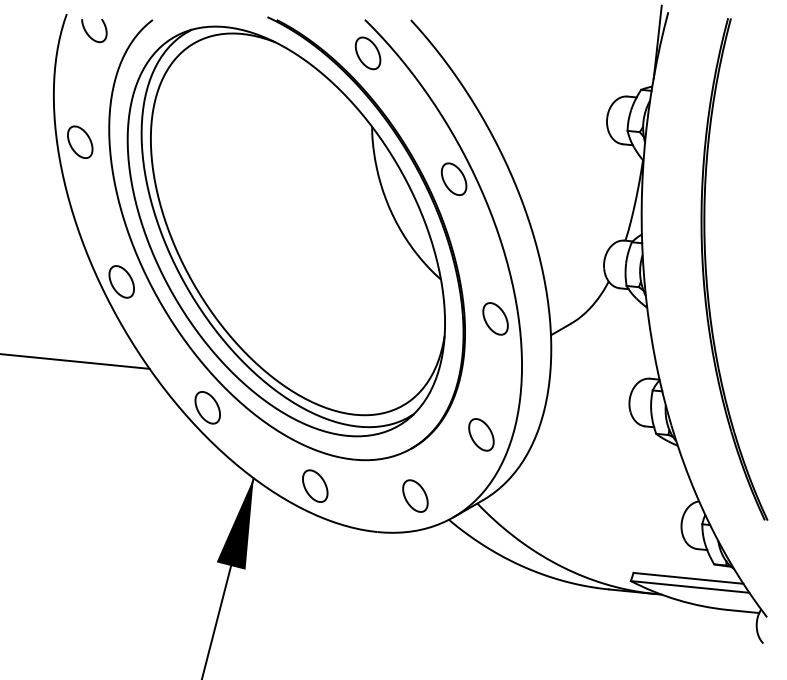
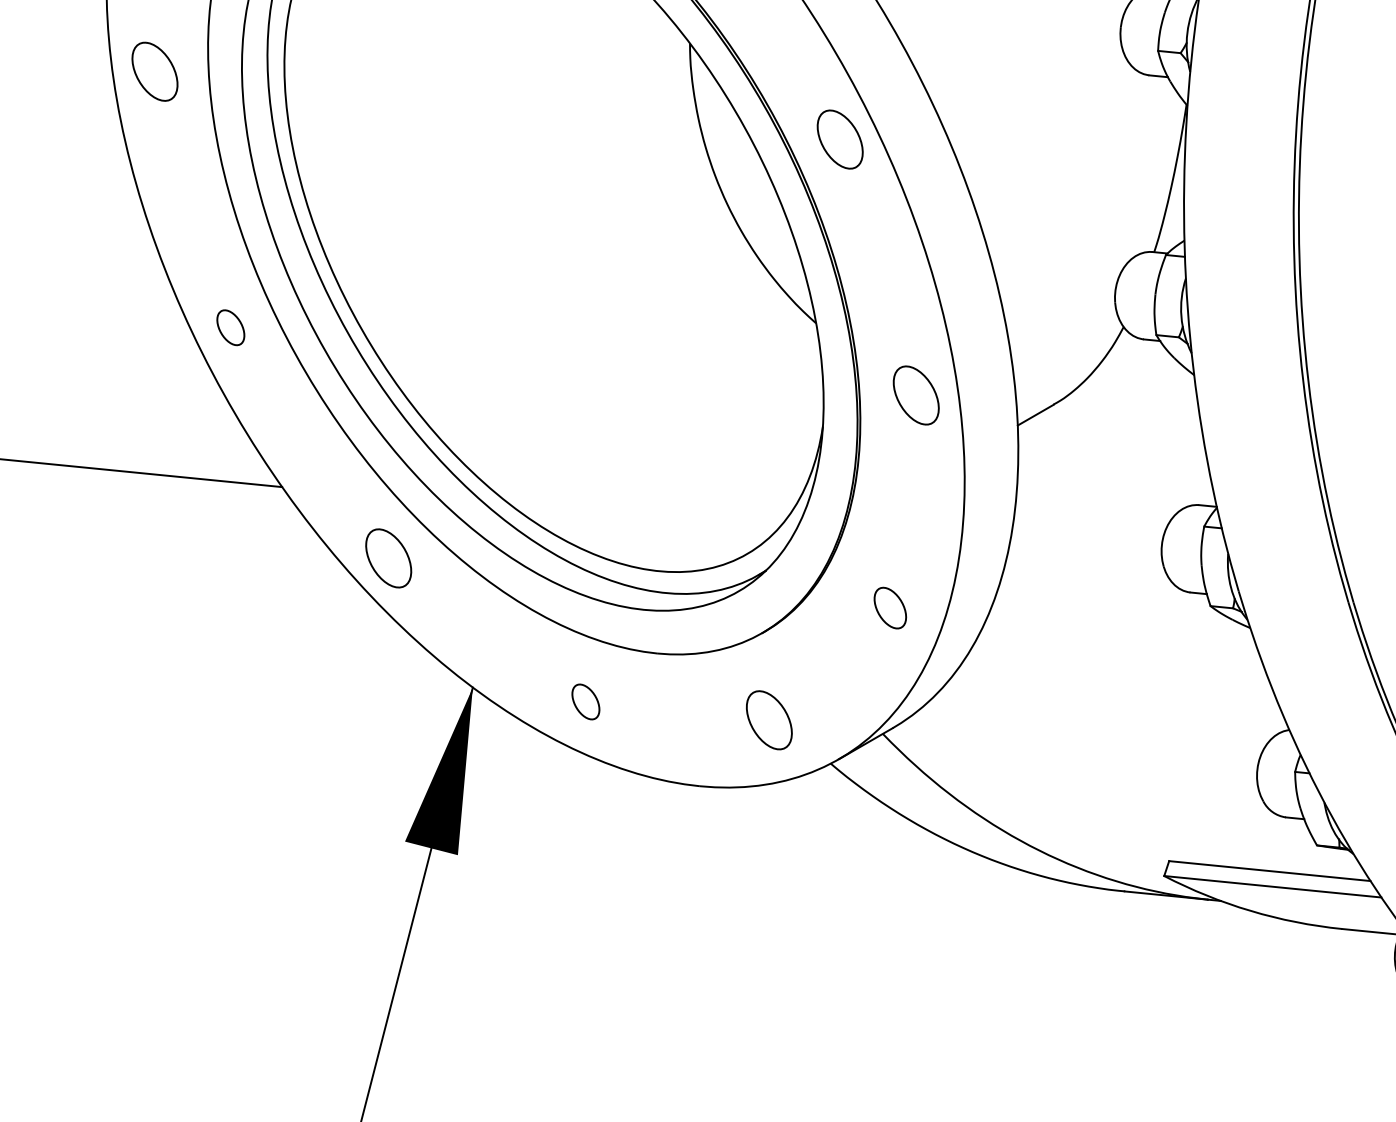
part: (121, 281) -> (230, 326), size x0.6
part: (481, 434) -> (890, 607), size x0.7
part: (315, 485) -> (586, 700), size x0.6

